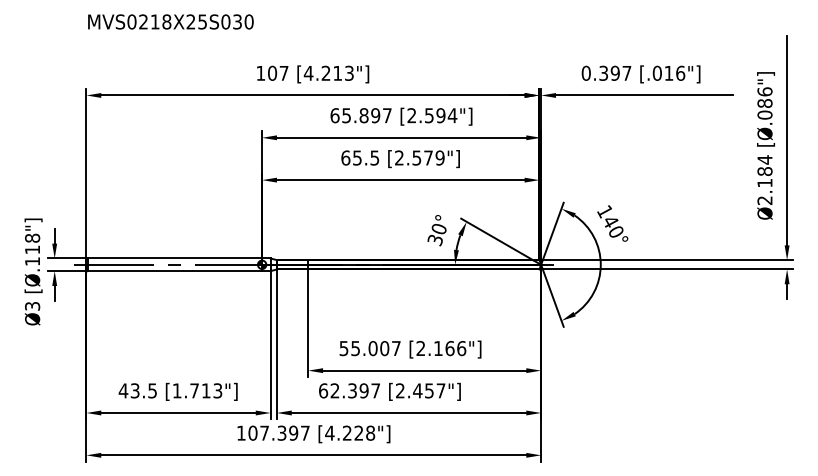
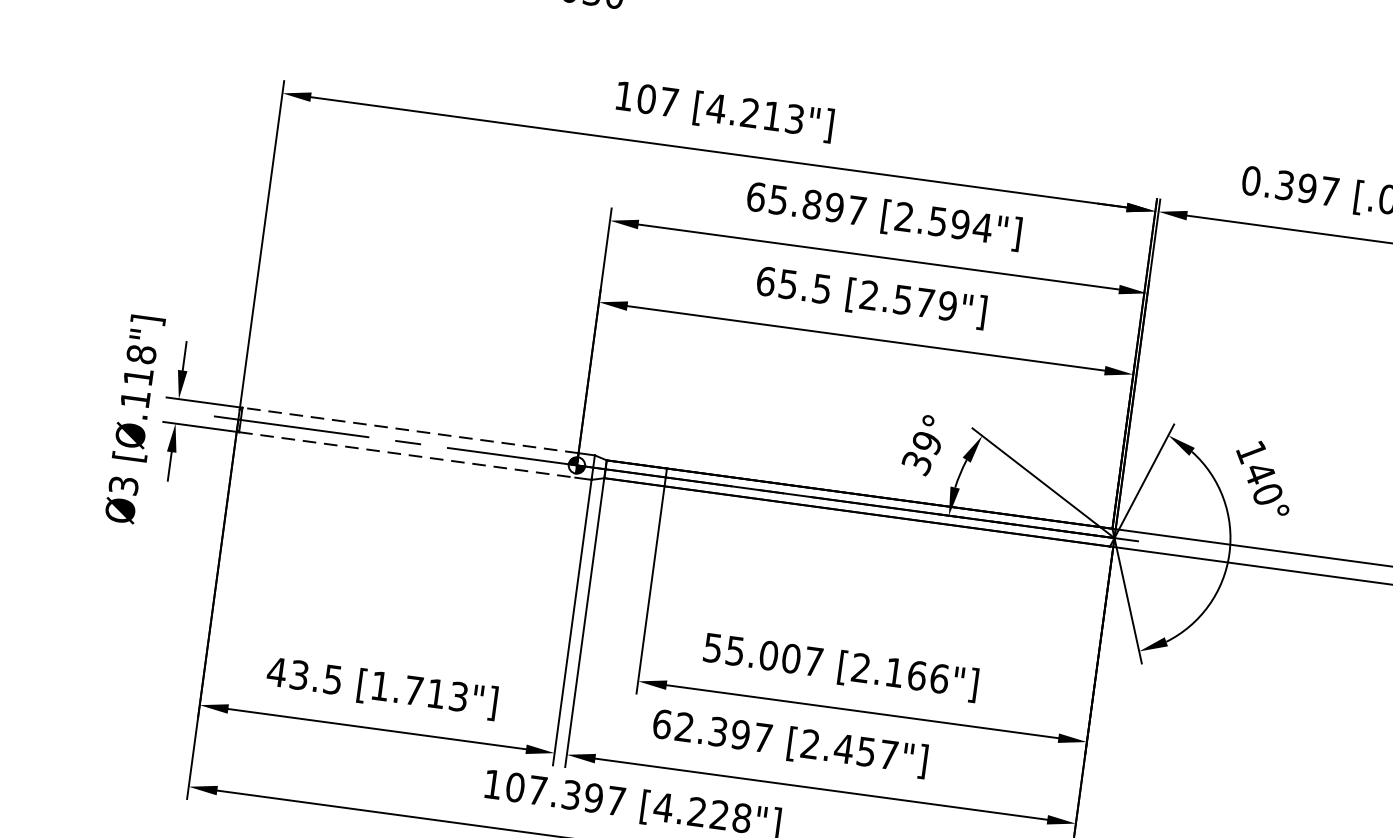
text: (438, 229) -> (925, 443), 30° -> 39°
line: (174, 258) -> (409, 430), solid -> dashed
line: (175, 271) -> (408, 455), solid -> dashed

